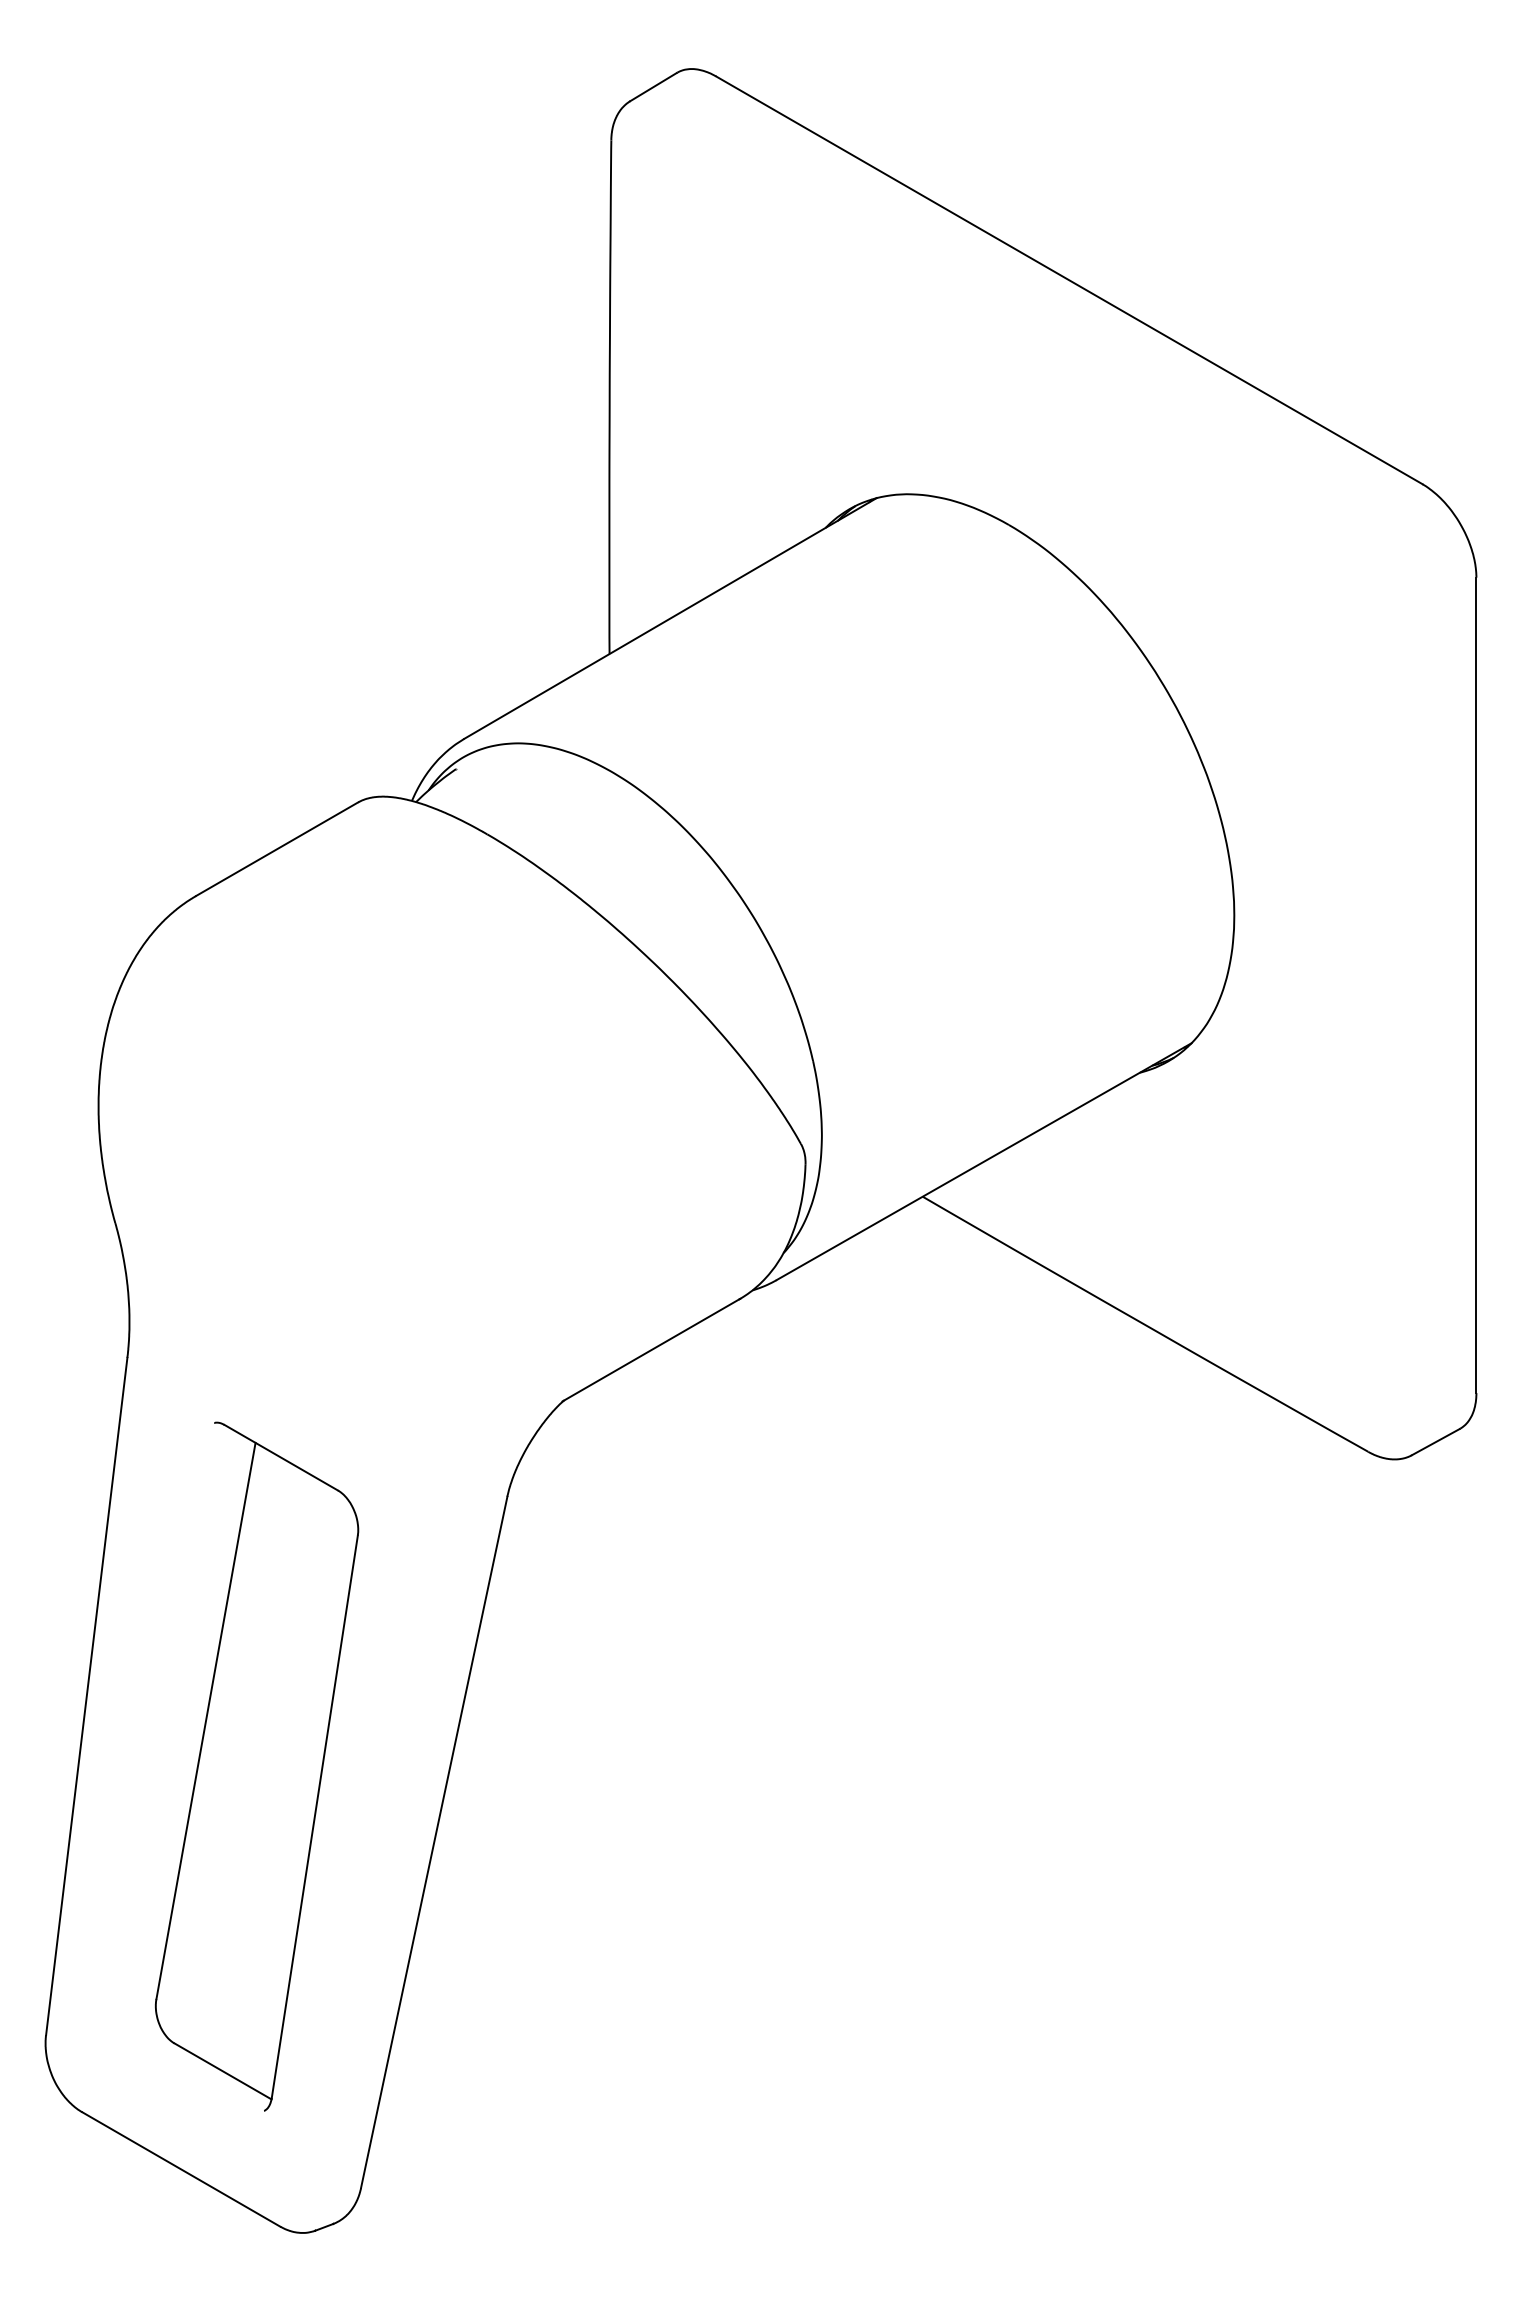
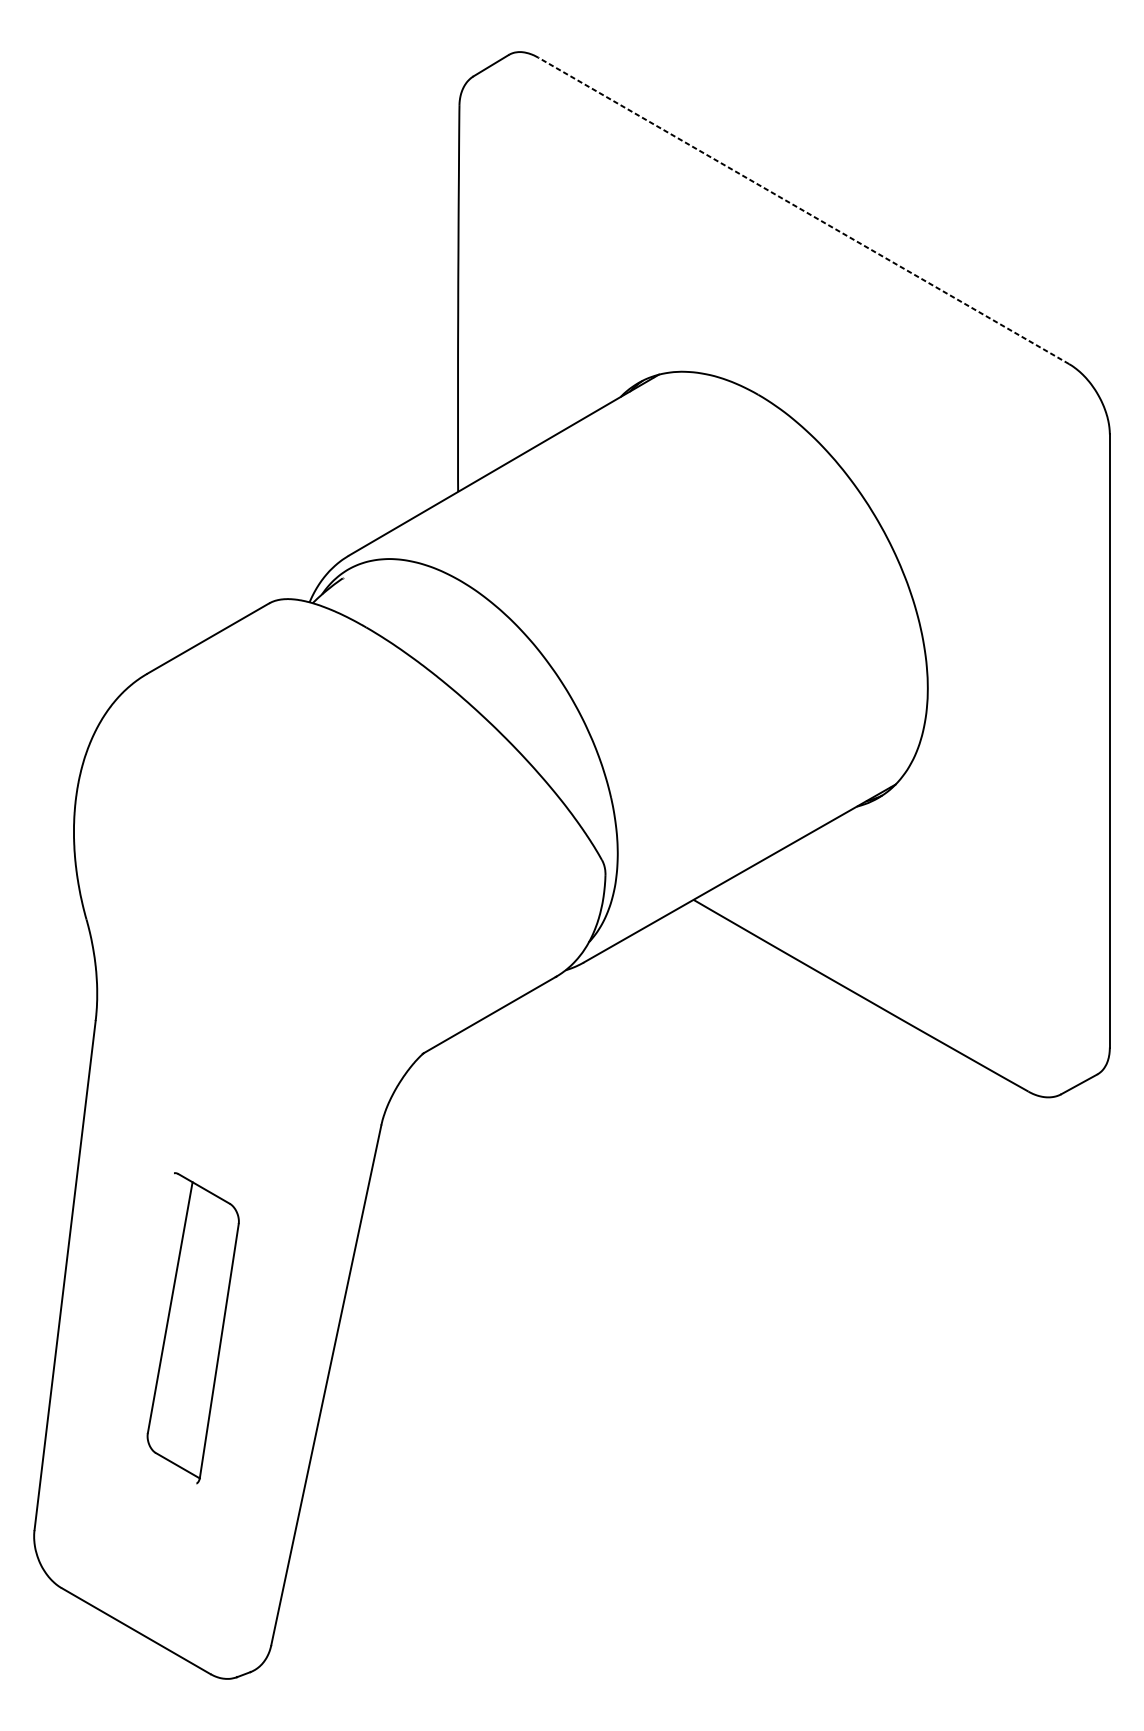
line: (1069, 280) -> (803, 211), solid -> dashed
part: (257, 1766) -> (193, 1328), size x0.6

